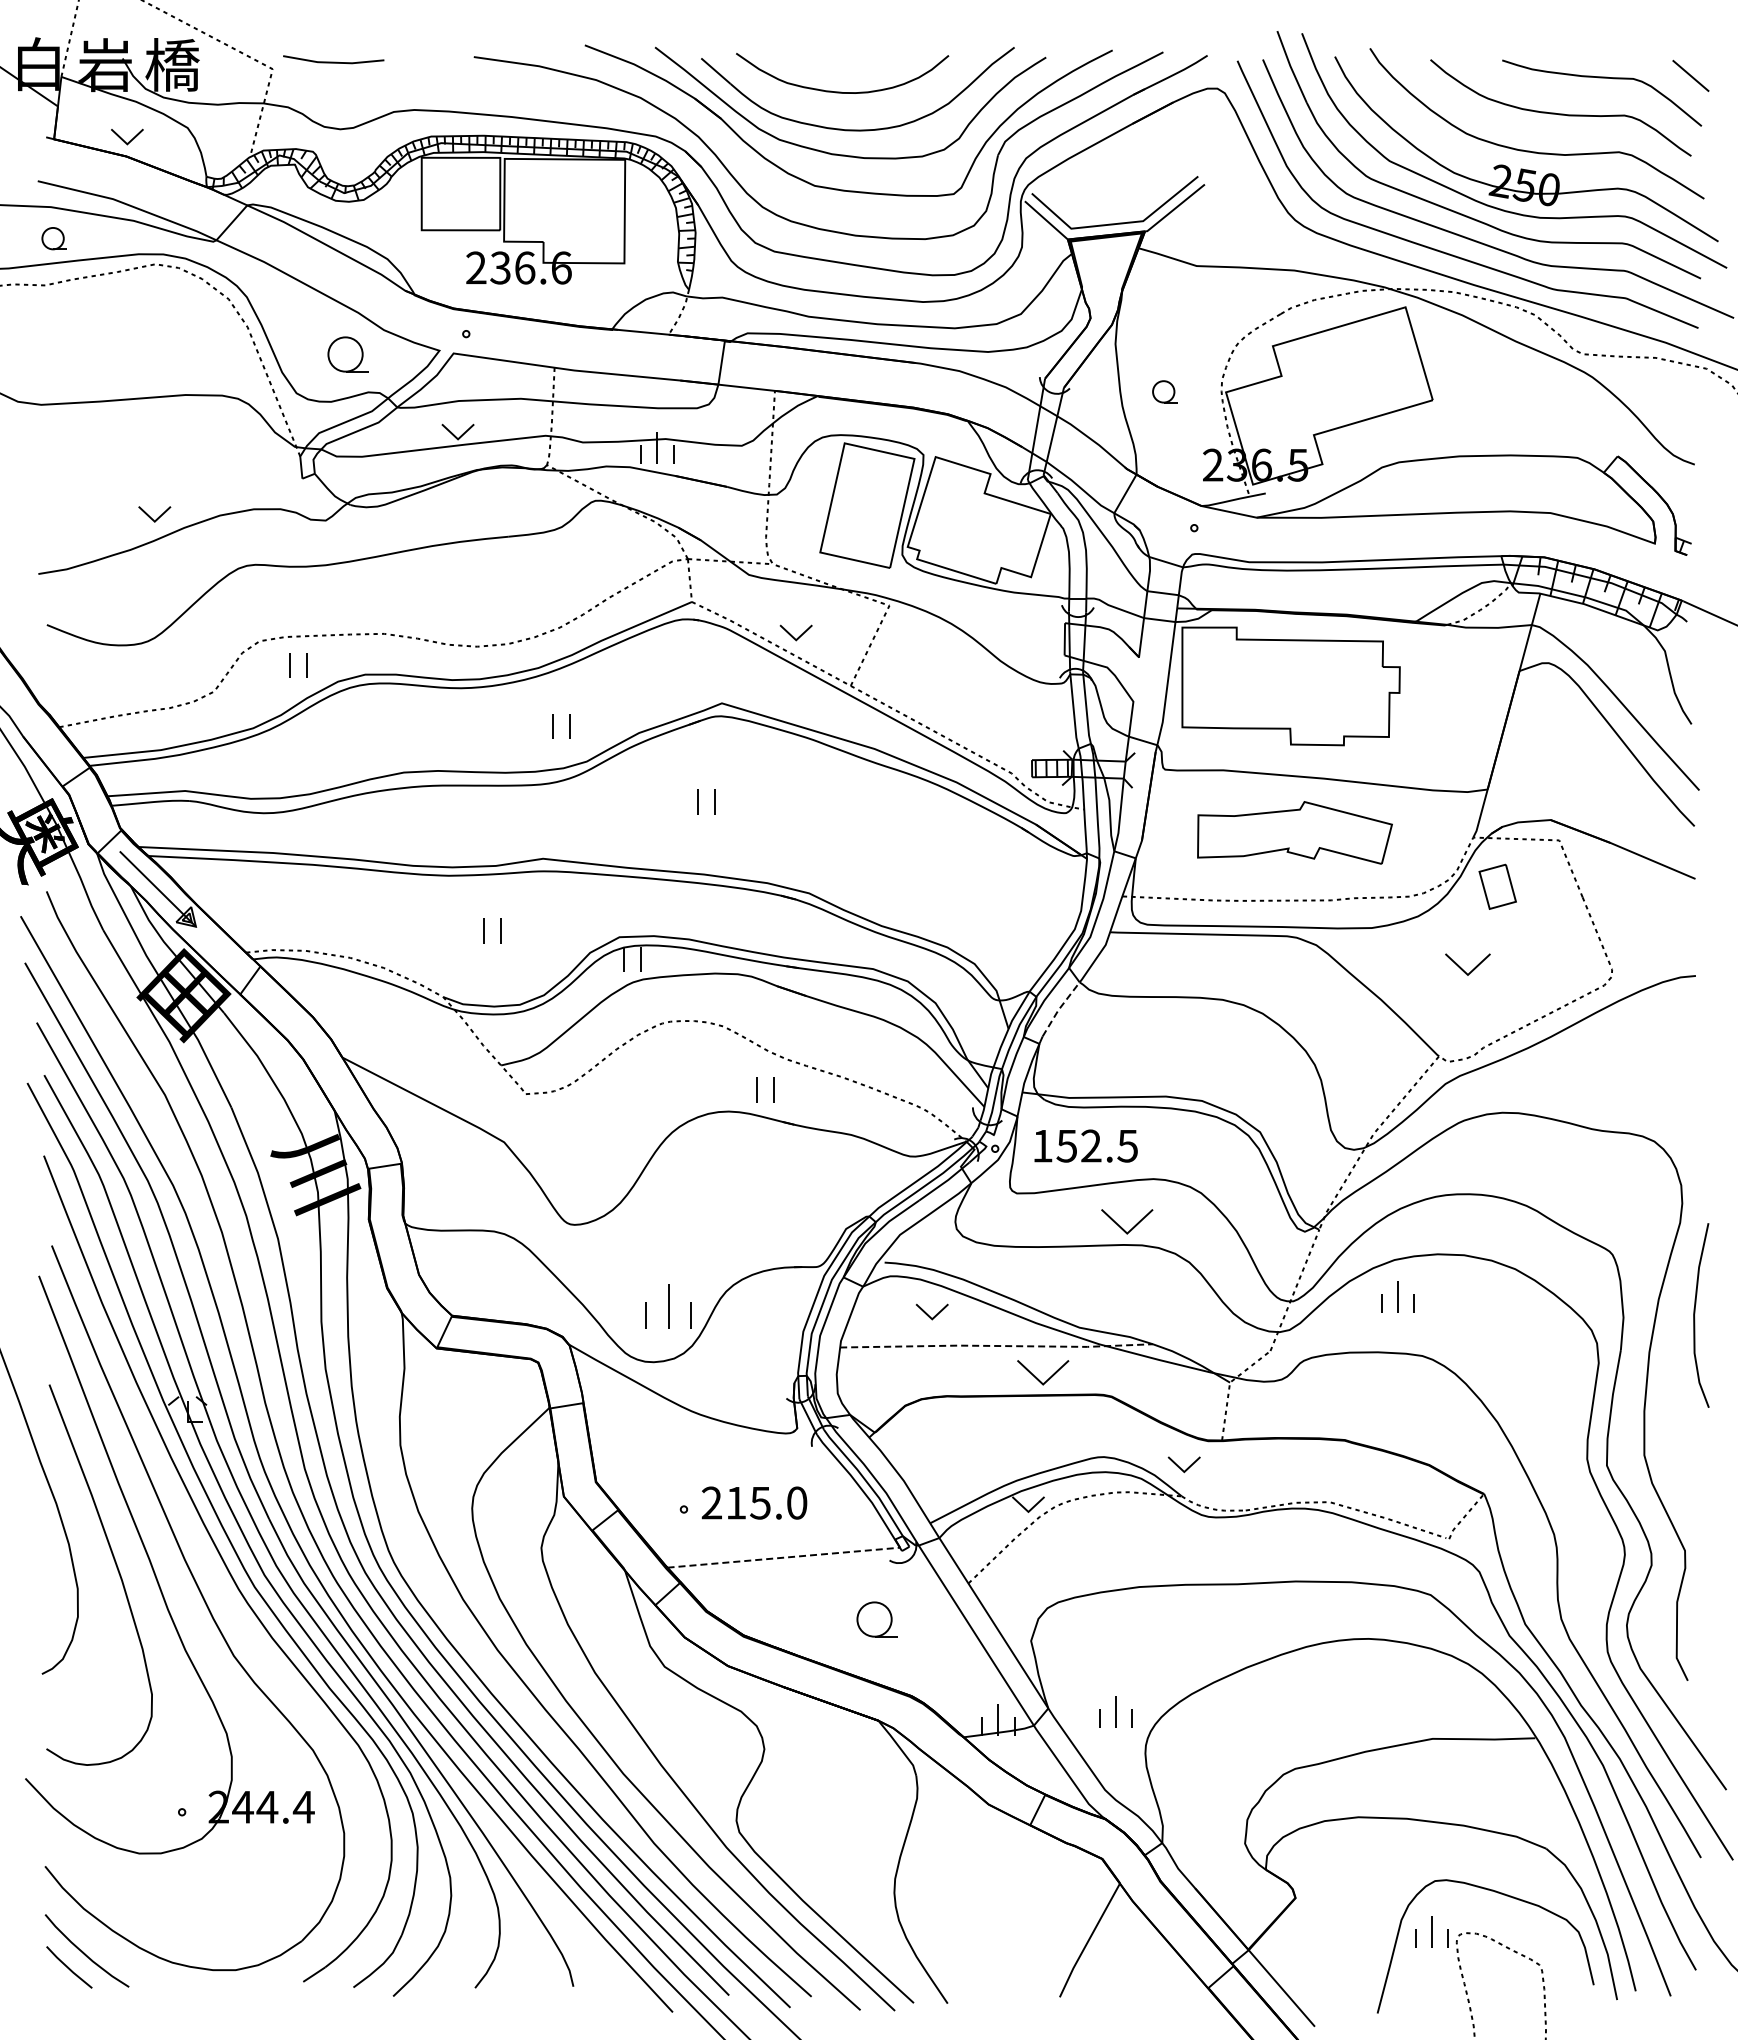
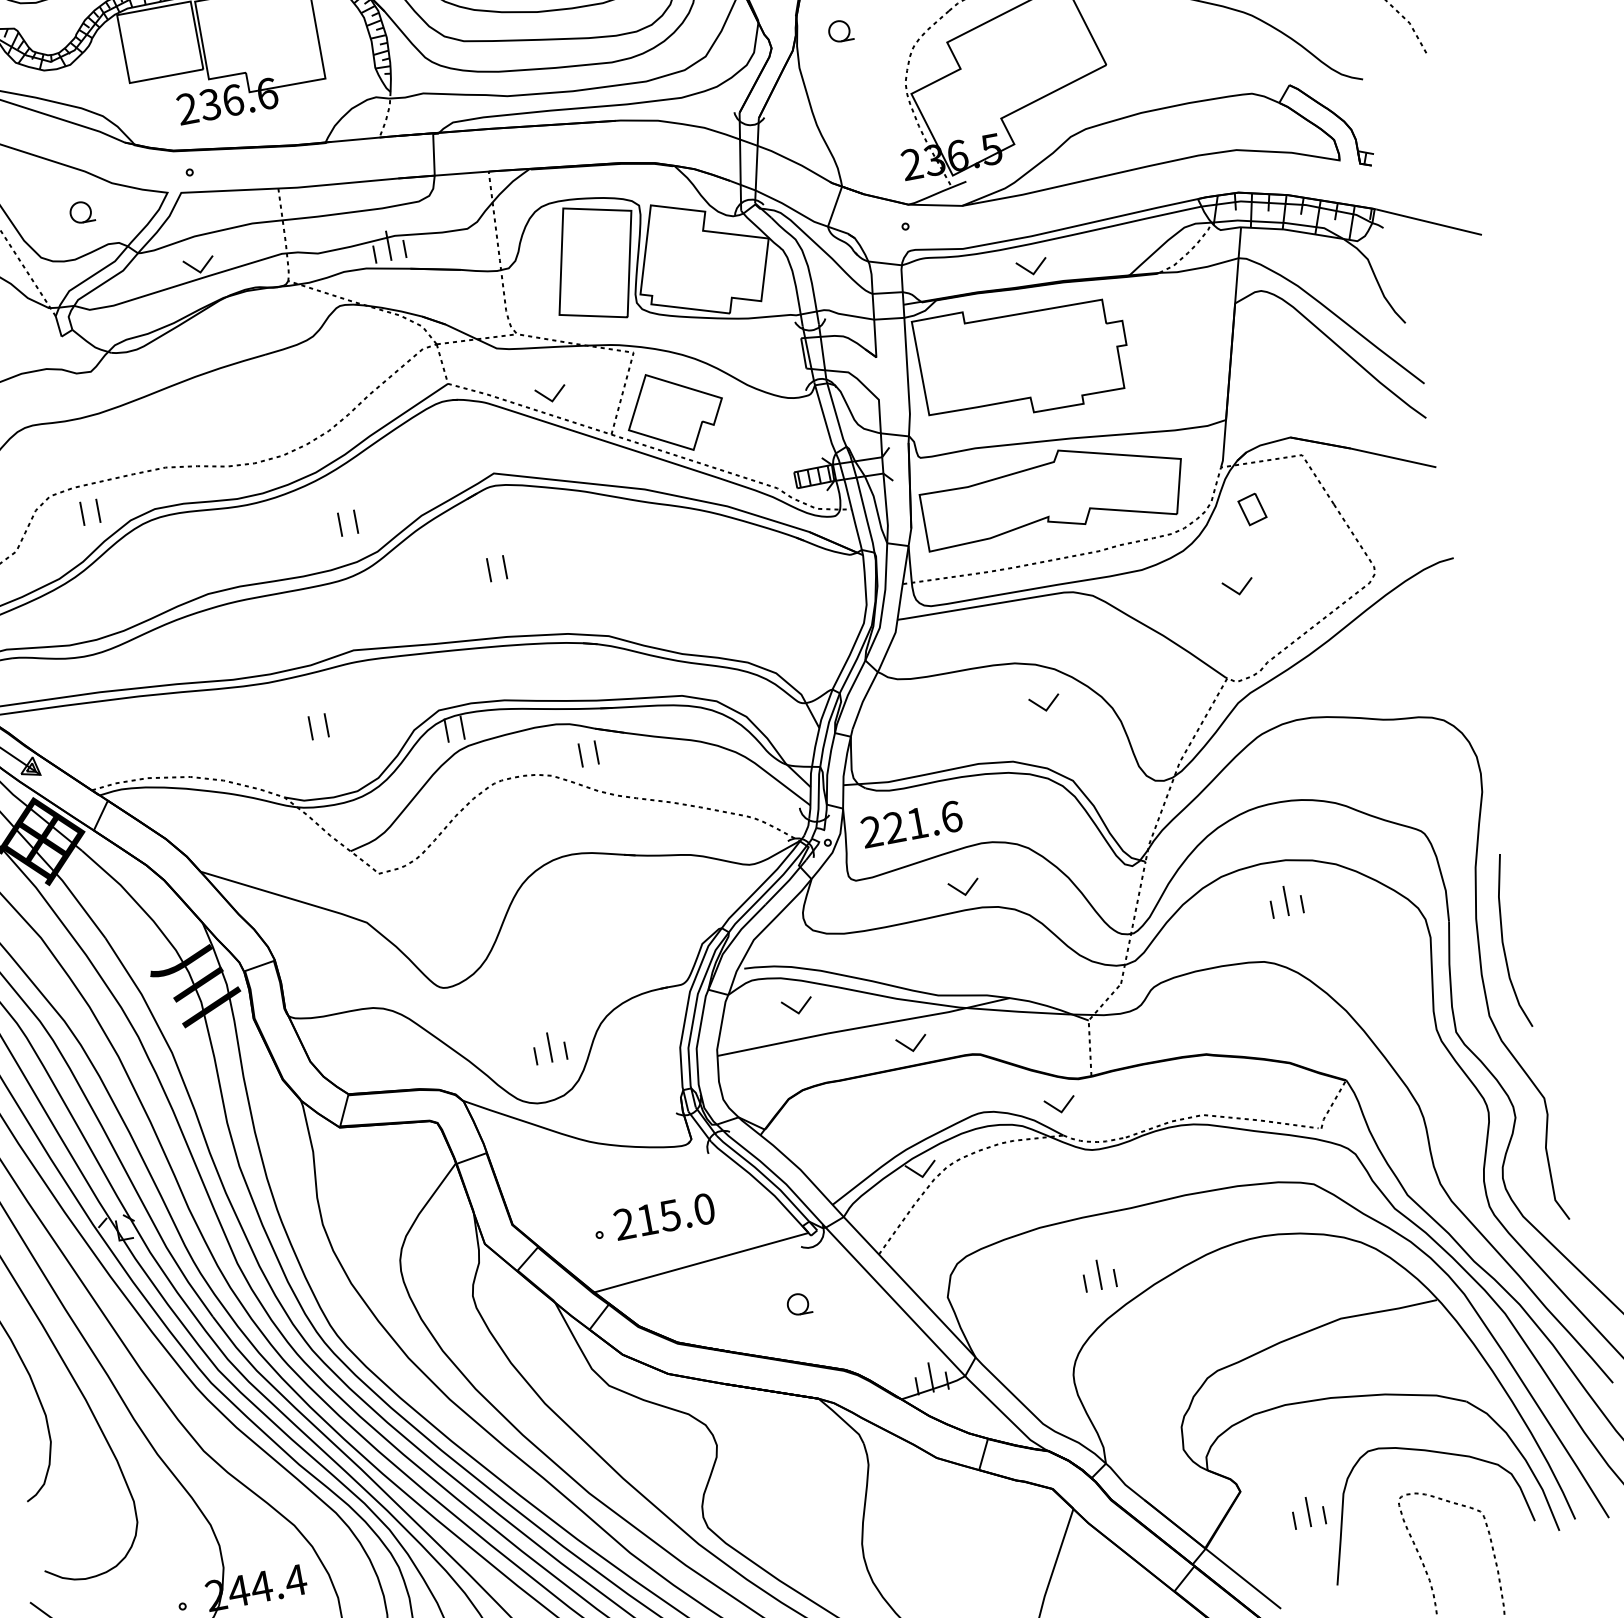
part: (346, 353) -> (80, 211), size x0.62
part: (1164, 391) -> (839, 30), moved
part: (1316, 594) -> (1031, 267), added
part: (920, 674) -> (674, 411), added
part: (1294, 832) -> (1052, 494), size x1.43
part: (1497, 886) -> (1252, 509), size x0.71
part: (1467, 964) -> (1237, 587), size x0.71
line: (1059, 1008) -> (863, 700), dashed -> solid
part: (1245, 1047) -> (1044, 704), added
part: (757, 1089) -> (581, 754), moved
text: (1085, 1145) -> (911, 823), 152.5 -> 221.6
part: (1126, 1221) -> (963, 887), size x0.62
part: (1397, 1296) -> (1285, 900), moved
part: (668, 1305) -> (549, 1046), size x0.71
curve: (1695, 1313) -> (1503, 940), moved
line: (996, 1346) -> (863, 1027), dashed -> solid
part: (1042, 1372) -> (911, 1043), size x0.62
line: (783, 1557) -> (701, 1262), dashed -> solid
part: (876, 1618) -> (799, 1303), size x0.62
part: (1115, 1711) -> (1098, 1274), moved
part: (1431, 1931) -> (1308, 1511), moved

